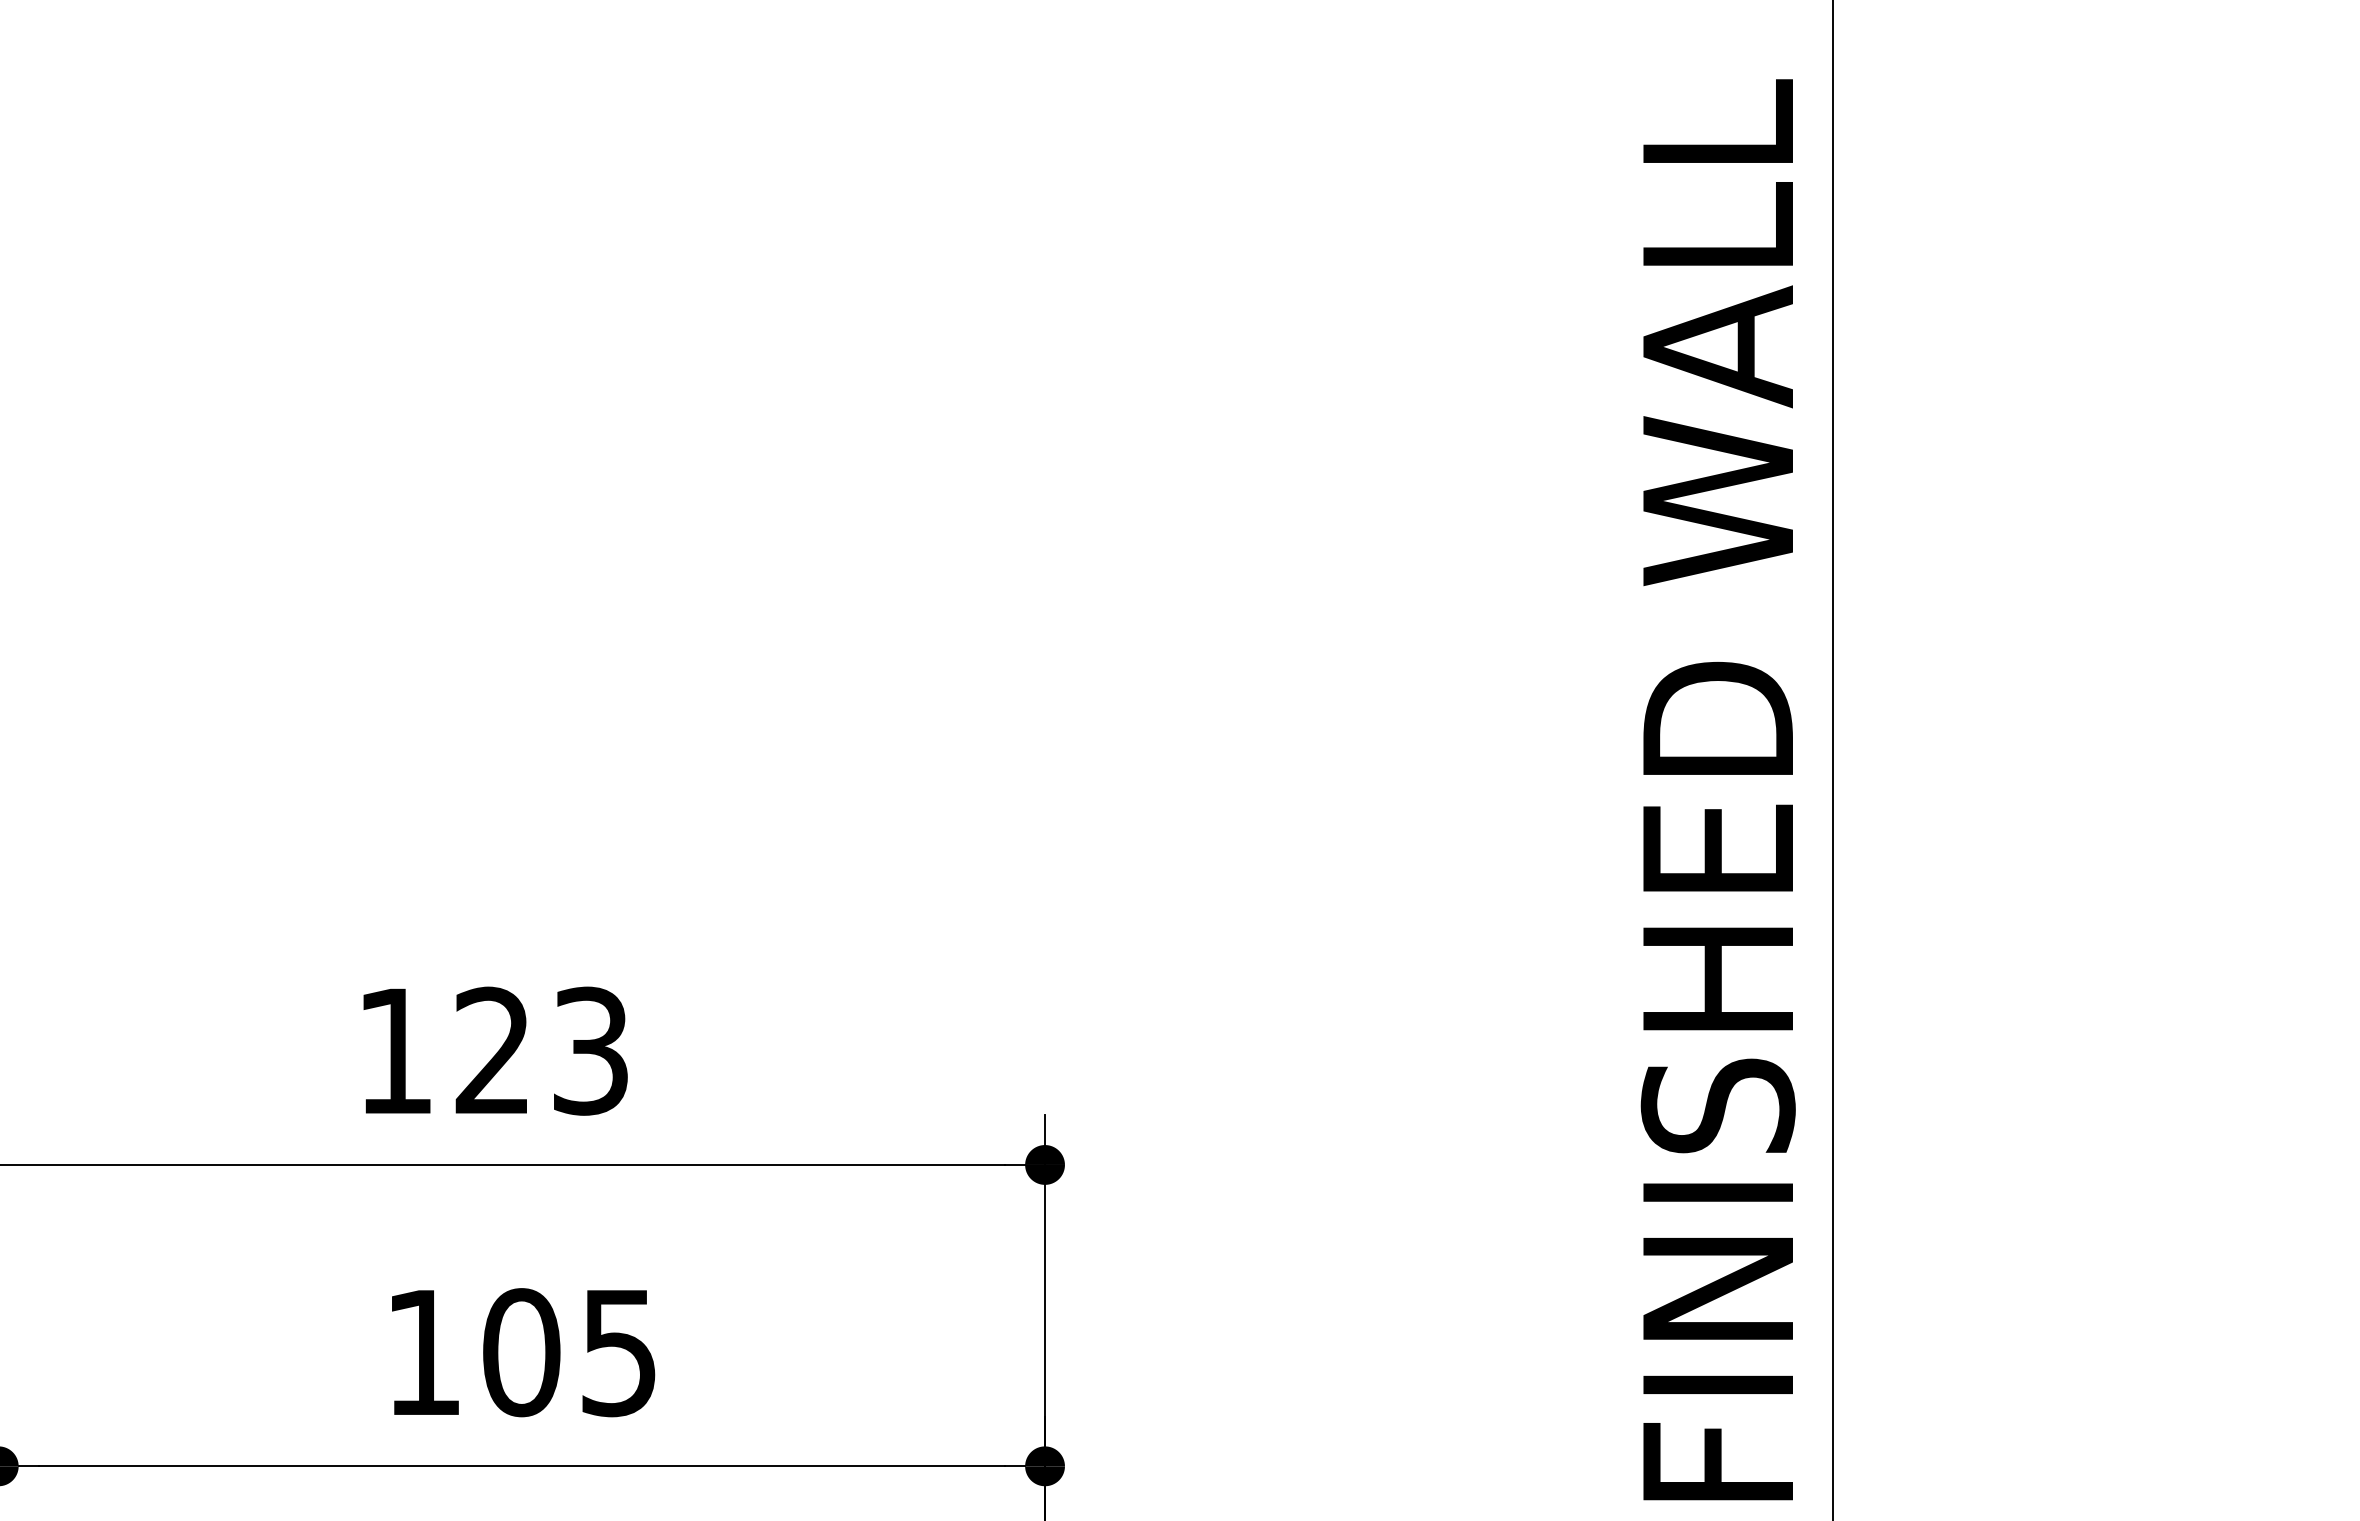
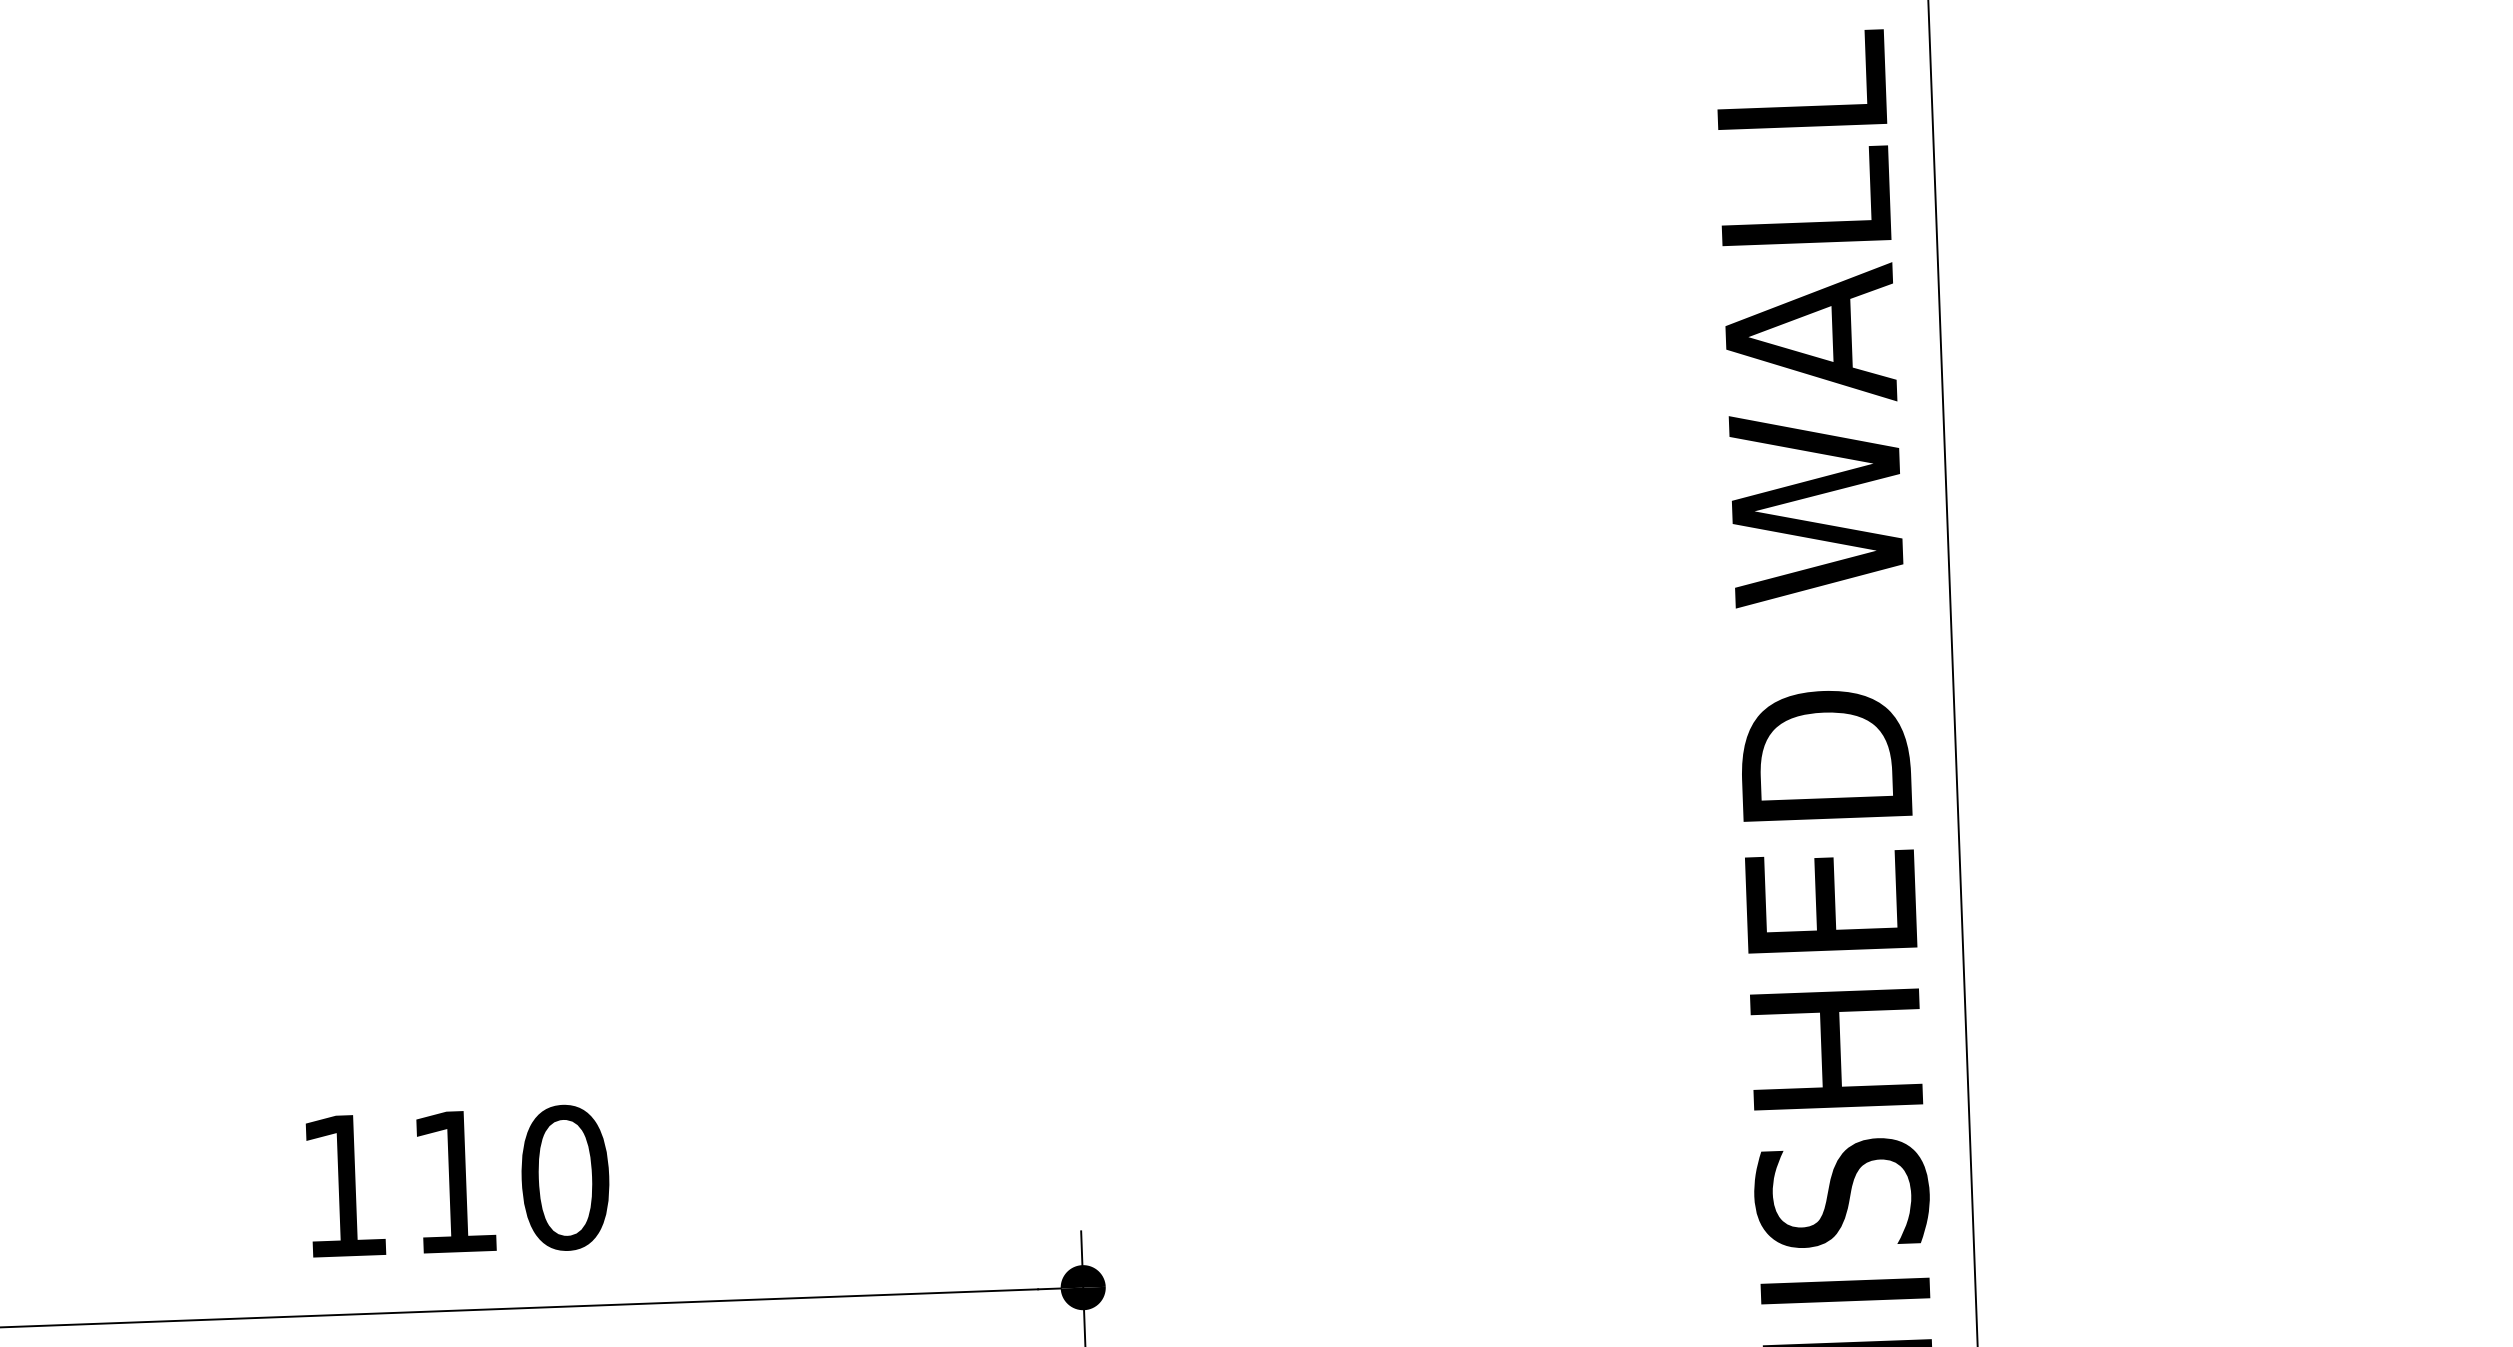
text: (542, 1050) -> (510, 1179), 123 -> 110

